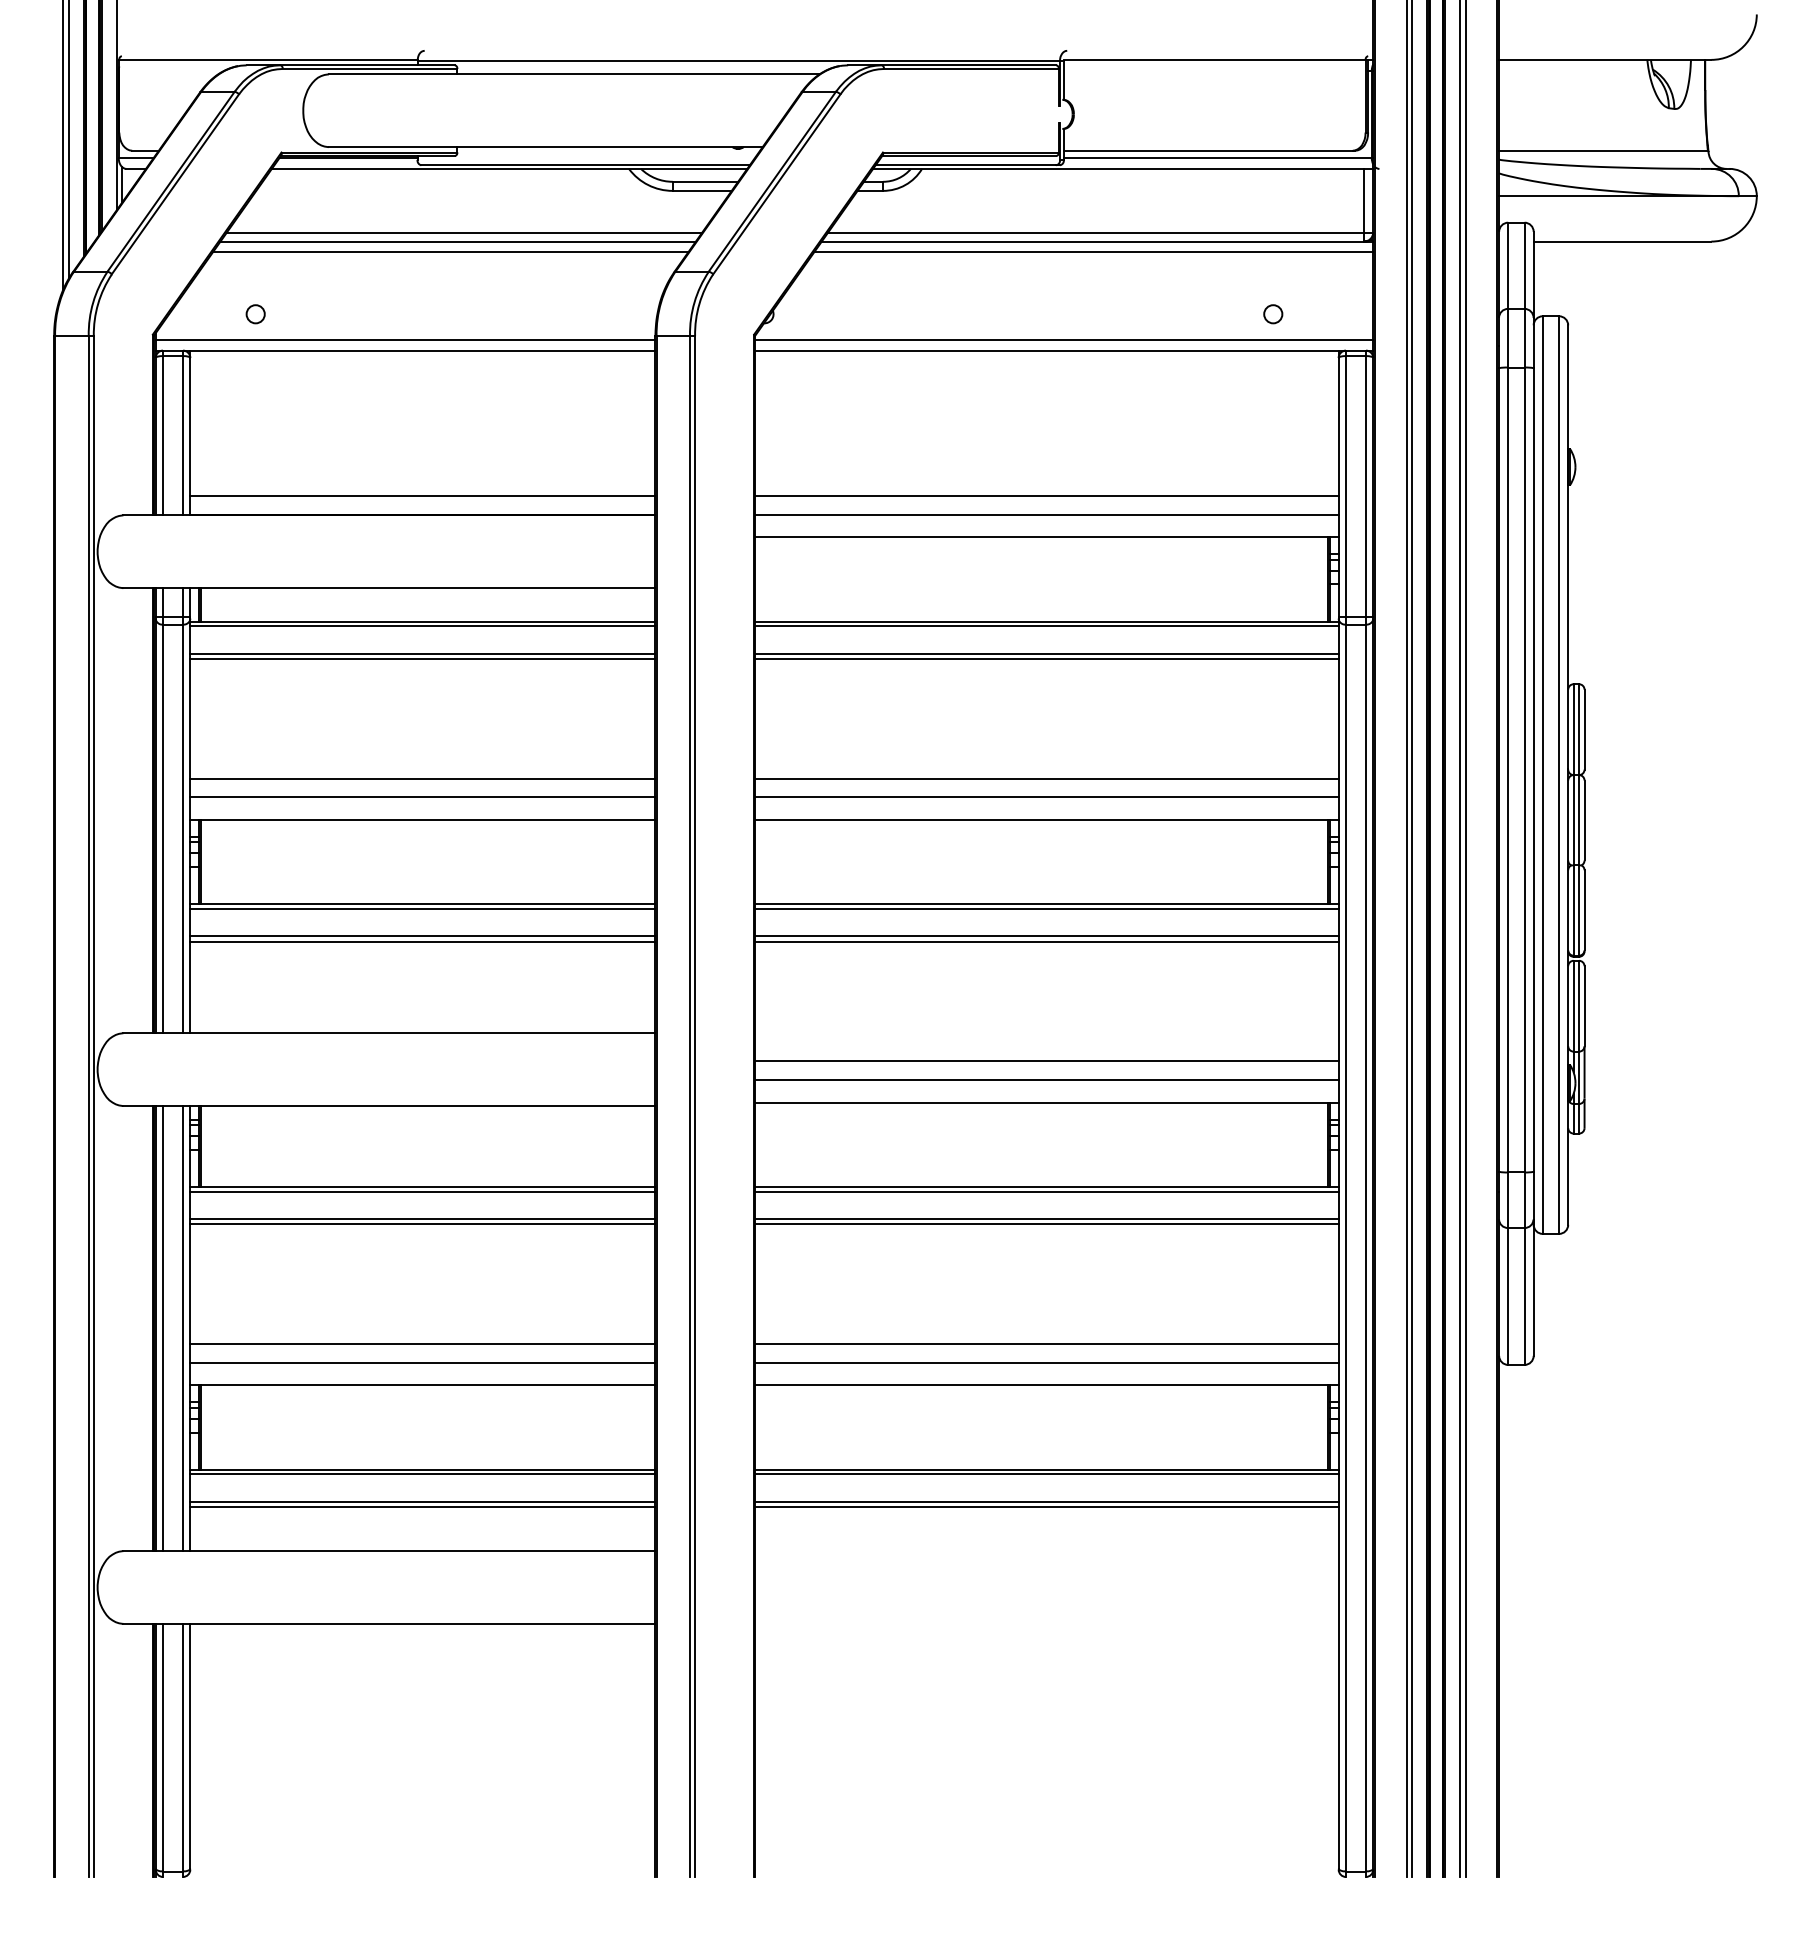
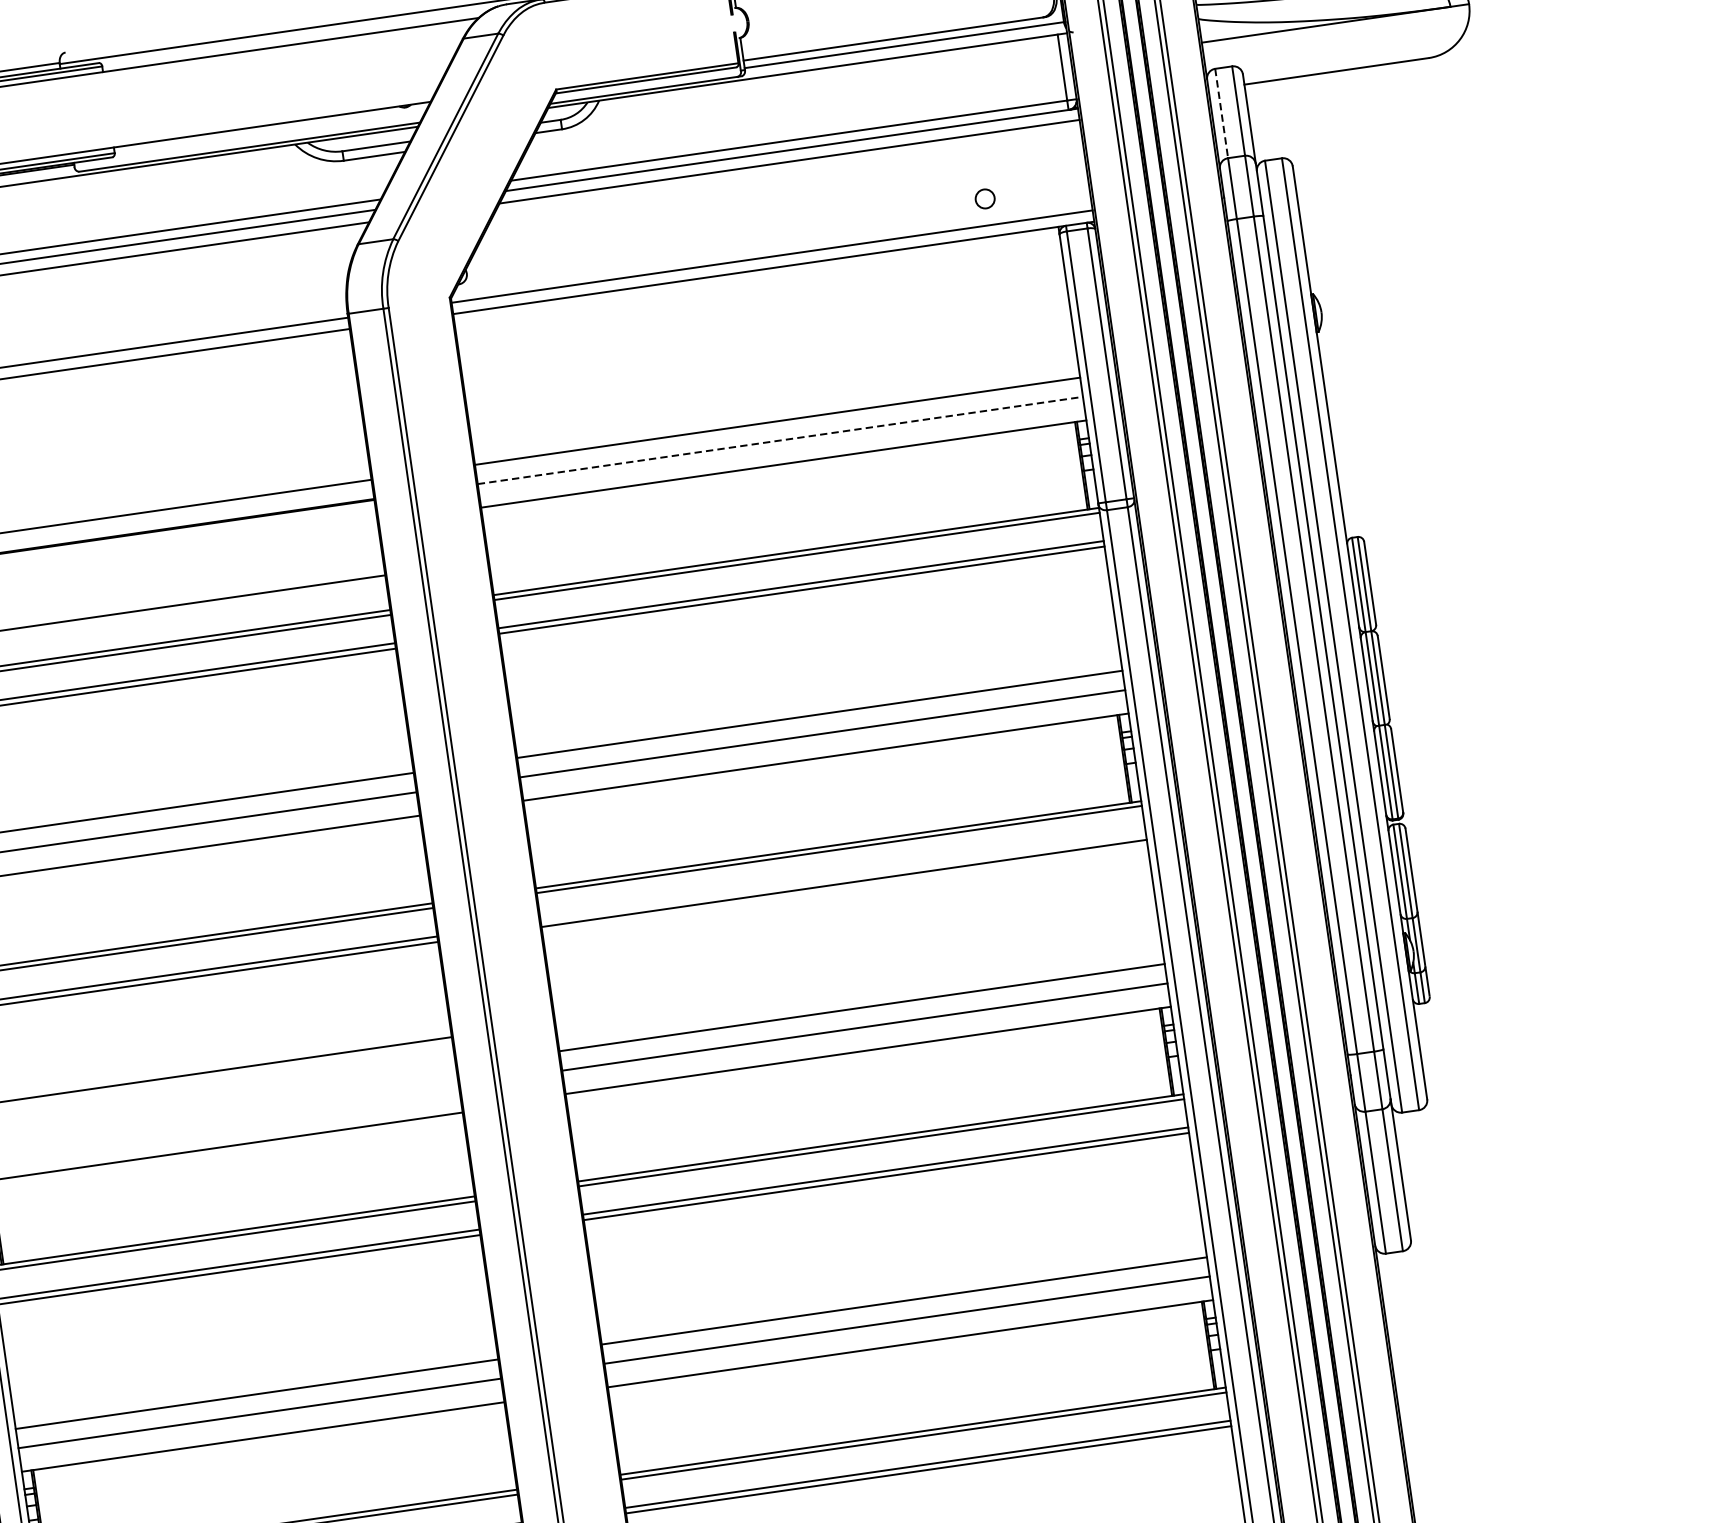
line: (1508, 266) -> (1222, 114), solid -> dashed
line: (1046, 514) -> (779, 440), solid -> dashed
line: (1046, 936) -> (842, 878), removed

